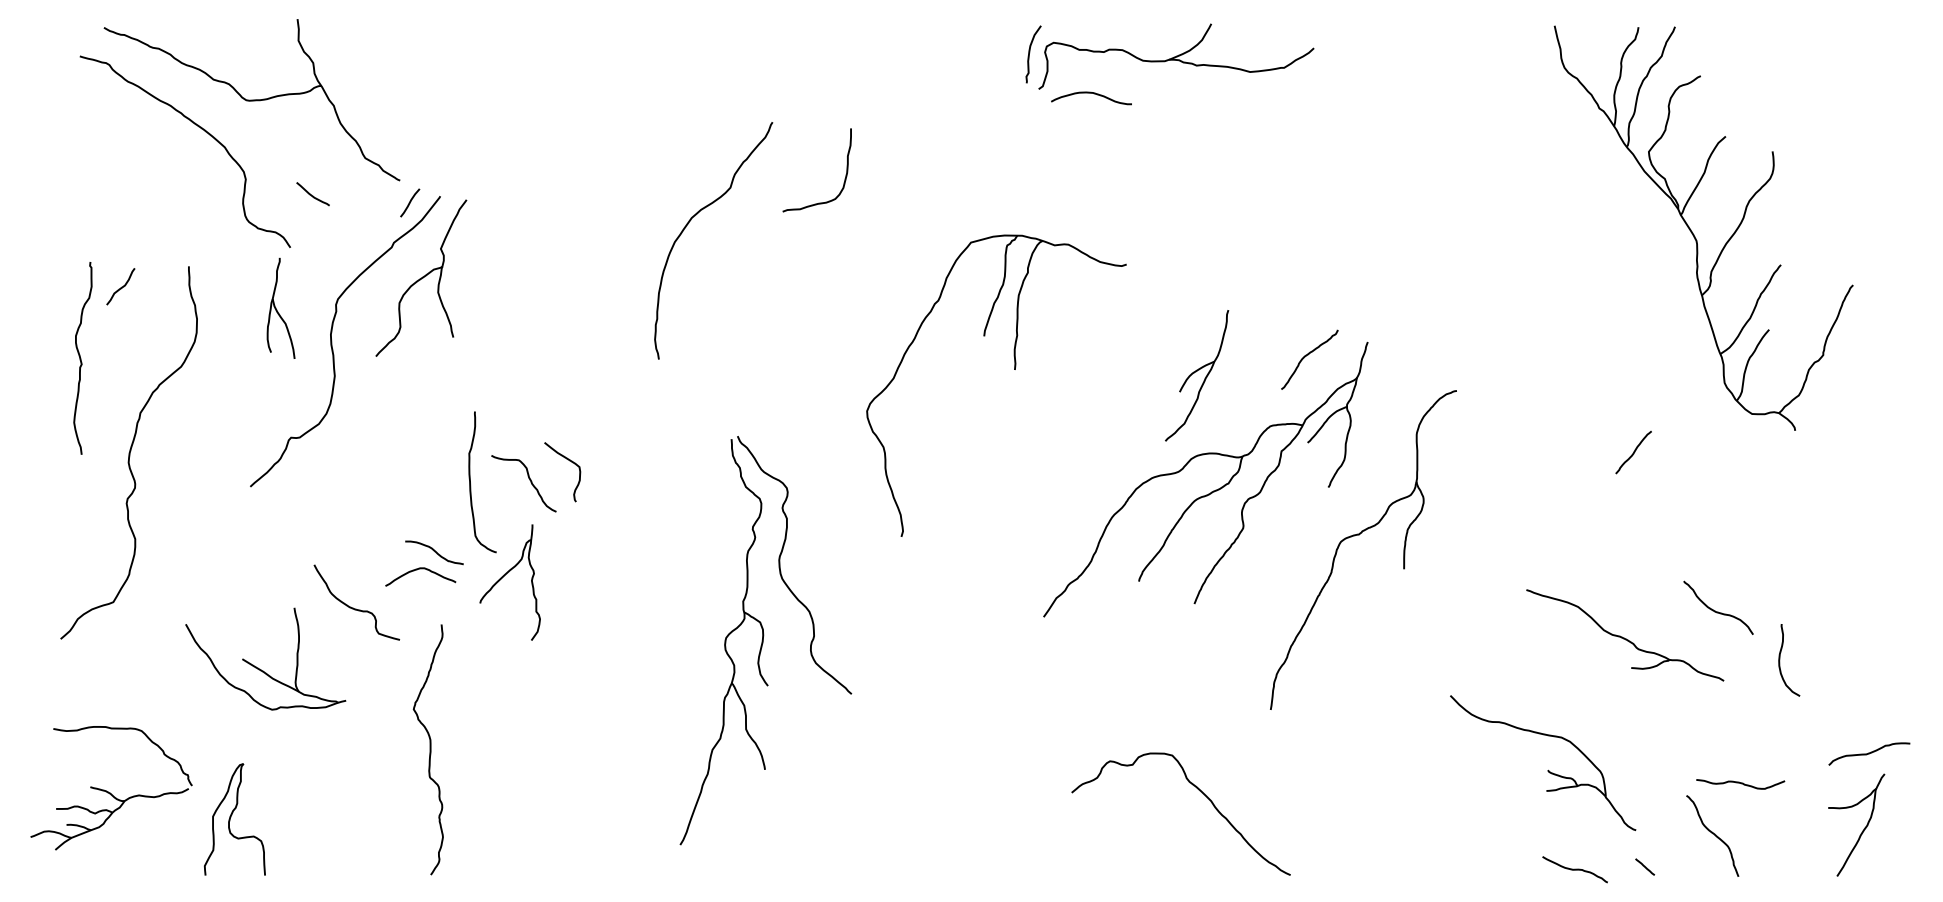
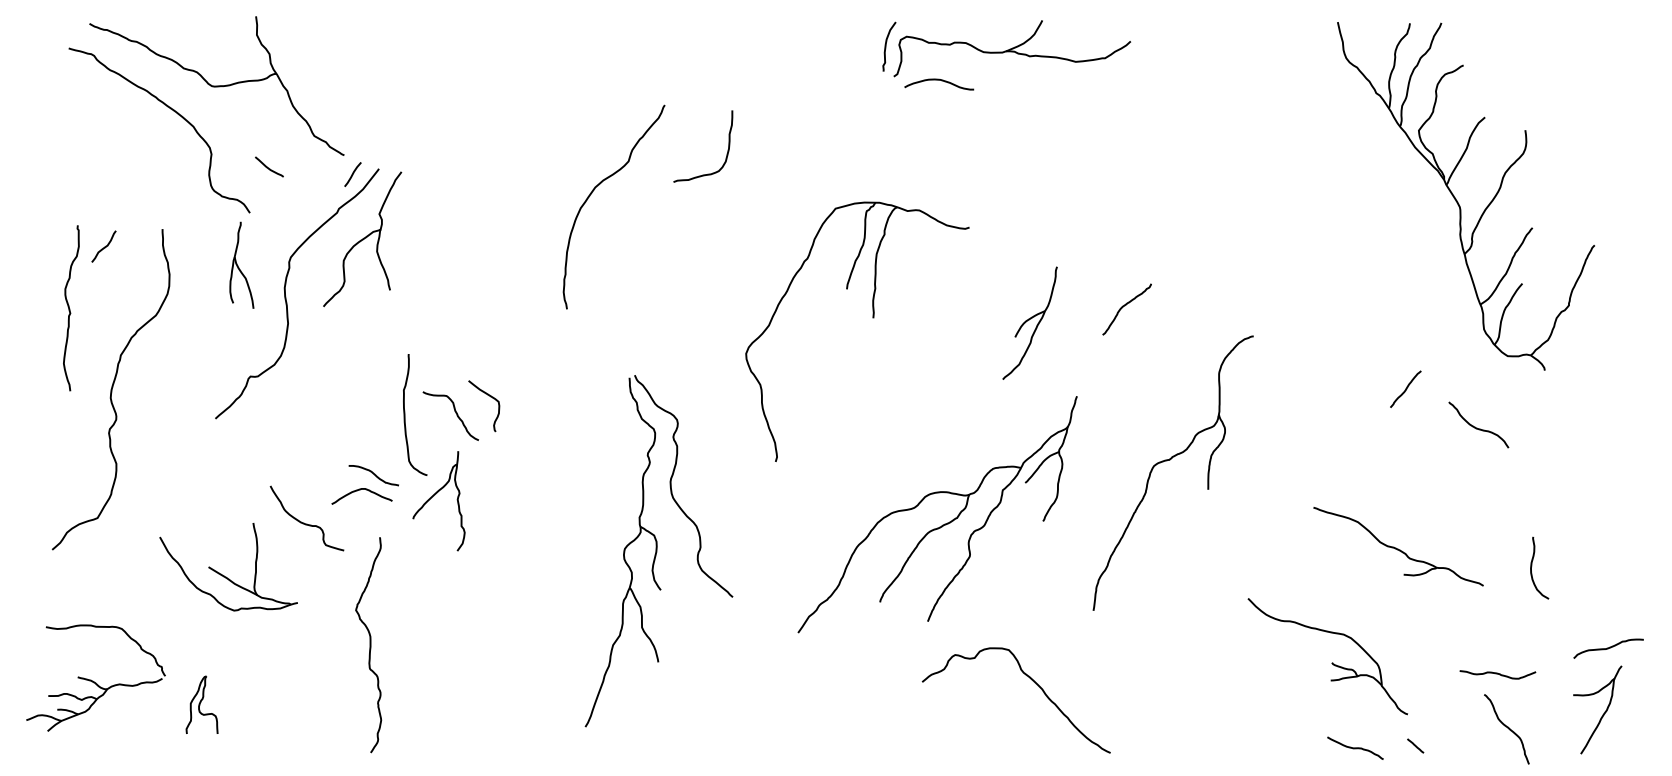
part: (1211, 491) -> (942, 524), moved
curve: (1716, 610) -> (1477, 427), moved
part: (234, 818) -> (201, 704), size x0.6
curve: (1713, 835) -> (1507, 728), moved

